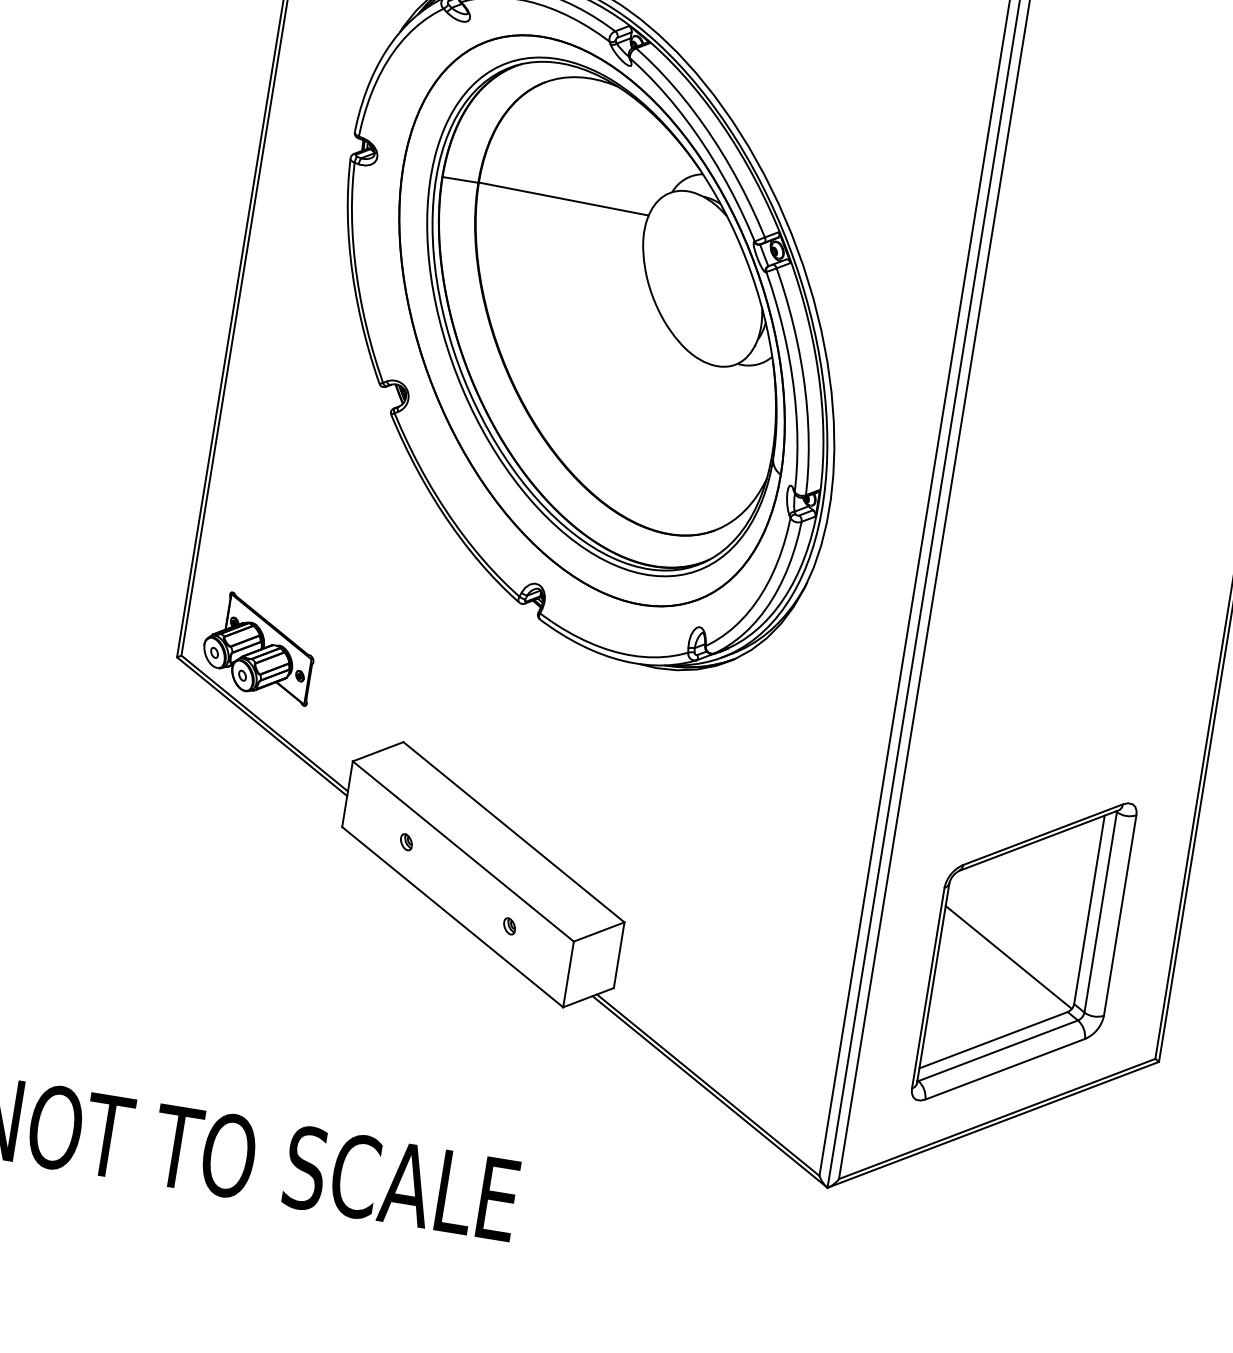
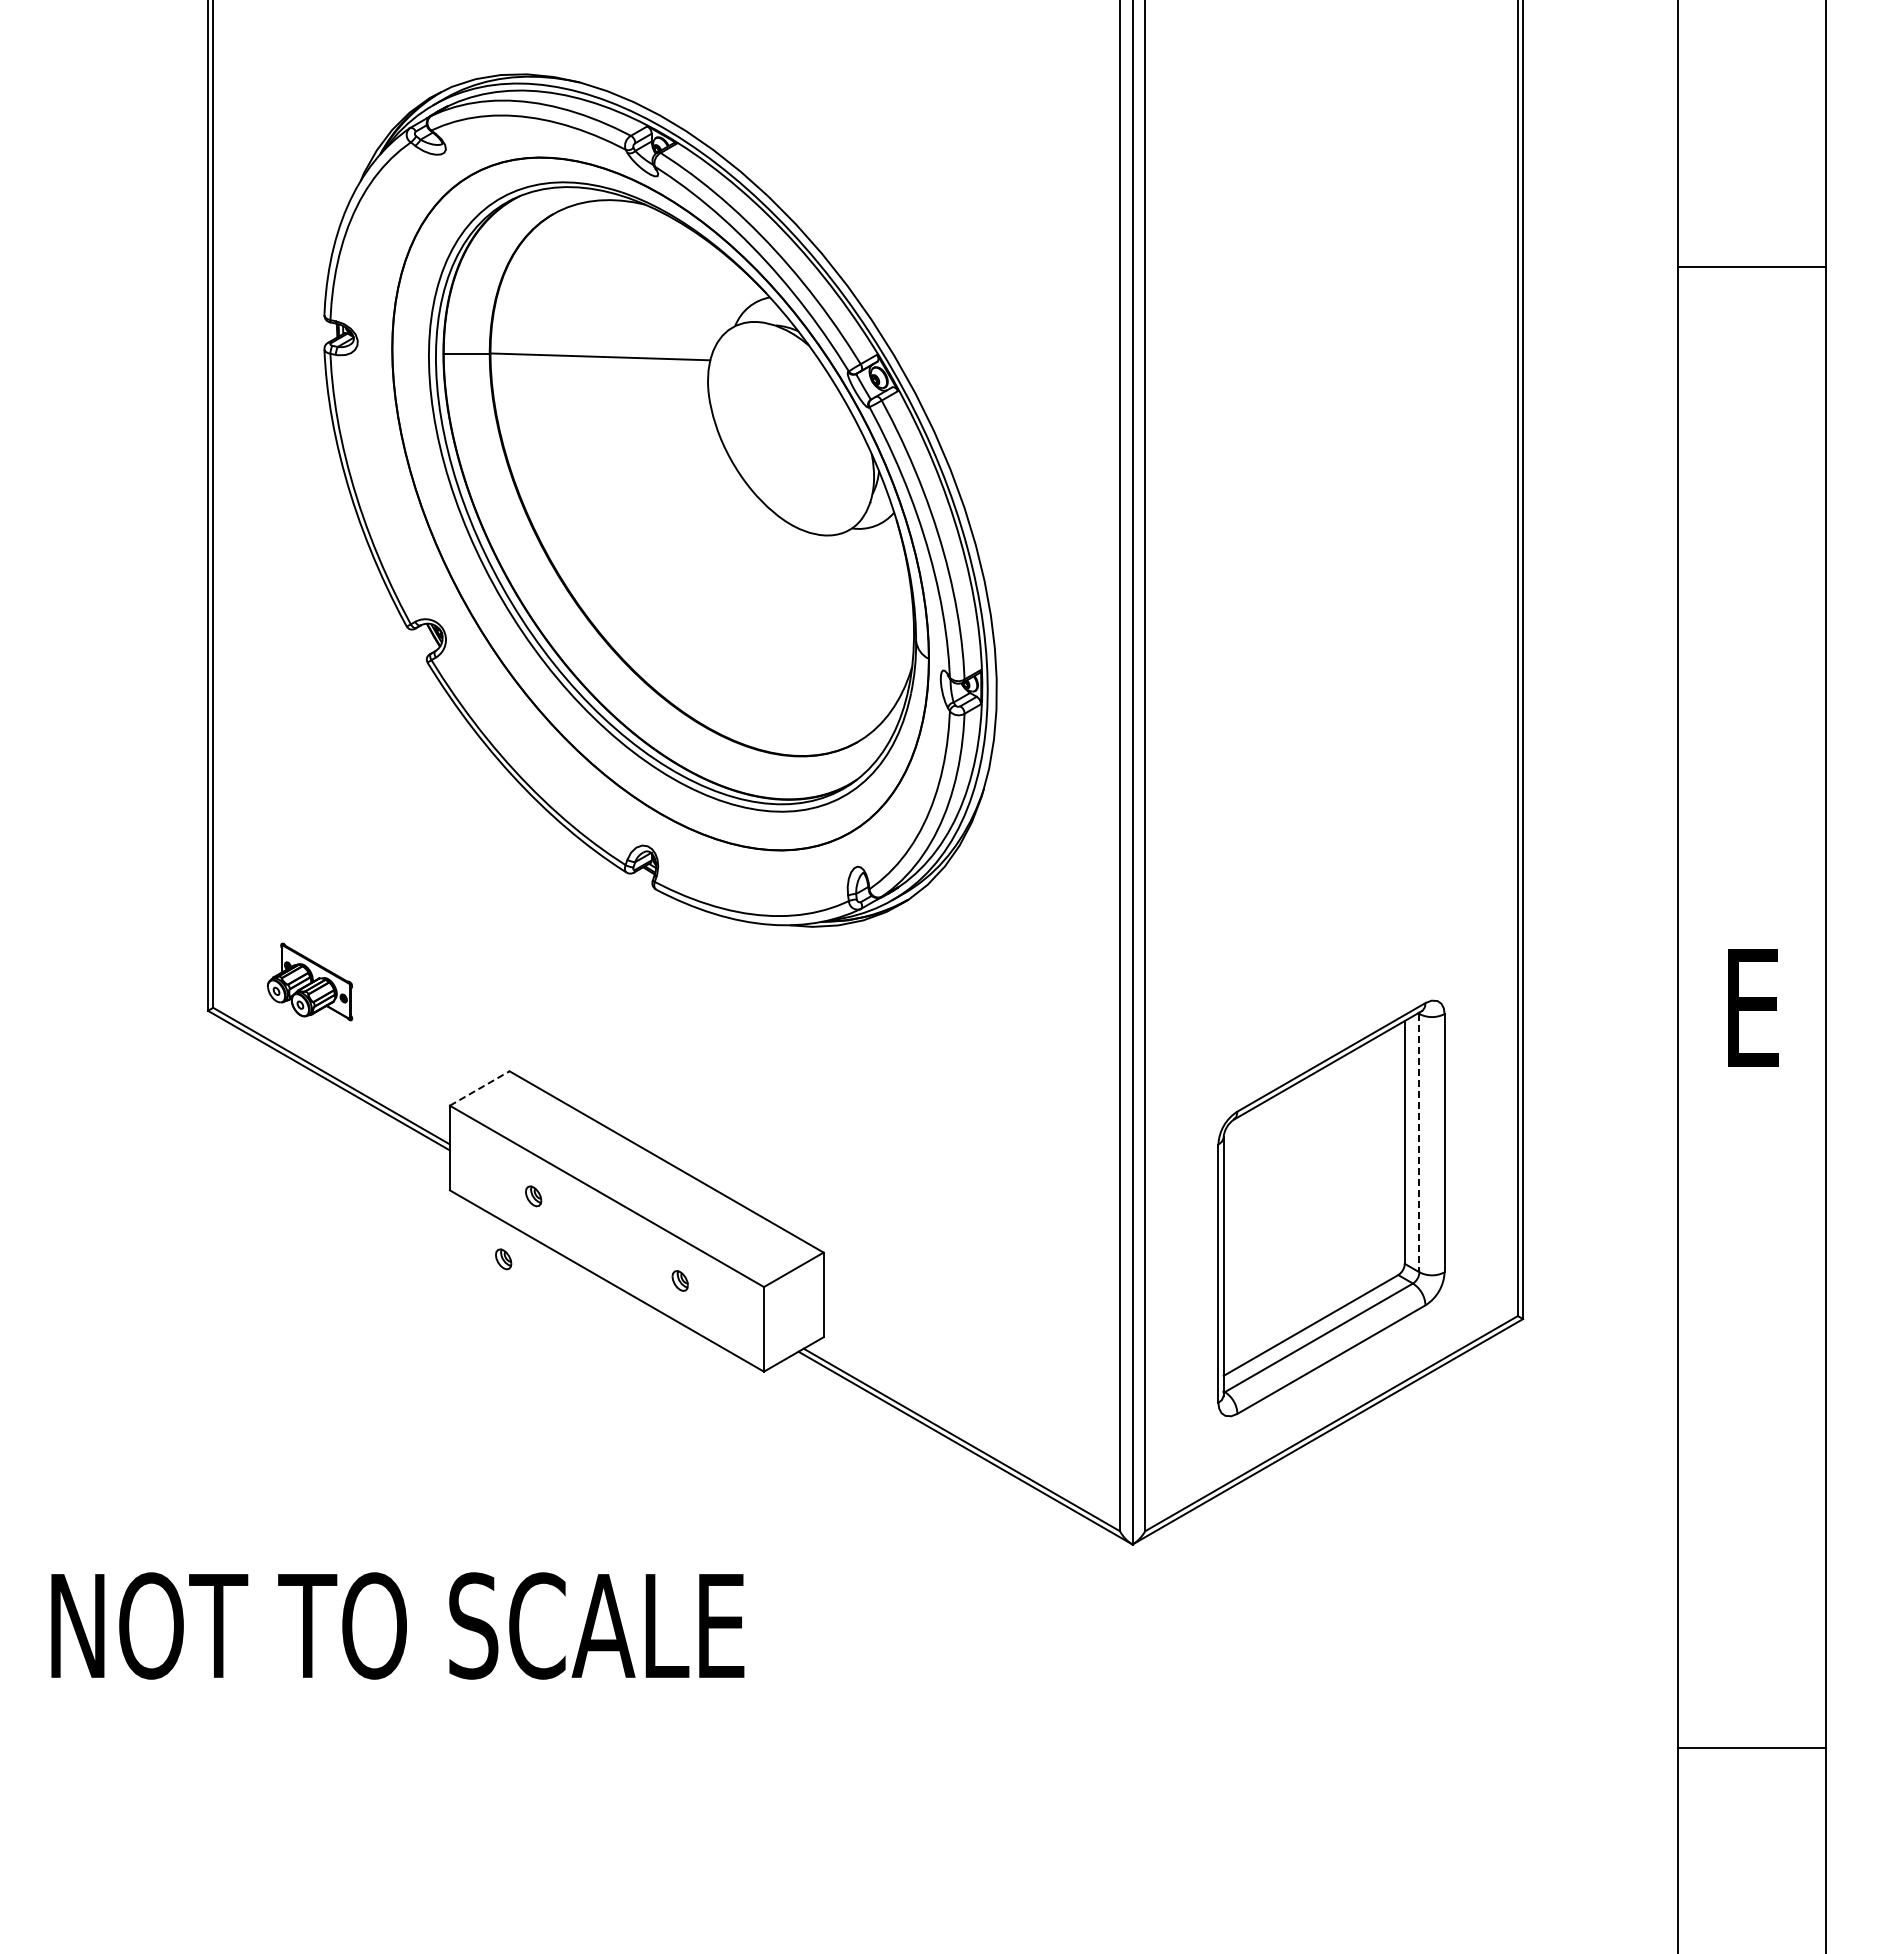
part: (259, 647) -> (309, 981), size x0.6
line: (378, 751) -> (480, 1088), solid -> dashed
part: (375, 887) -> (503, 1259), added
line: (1100, 912) -> (1419, 1143), solid -> dashed
line: (1008, 957) -> (1312, 1218), removed

